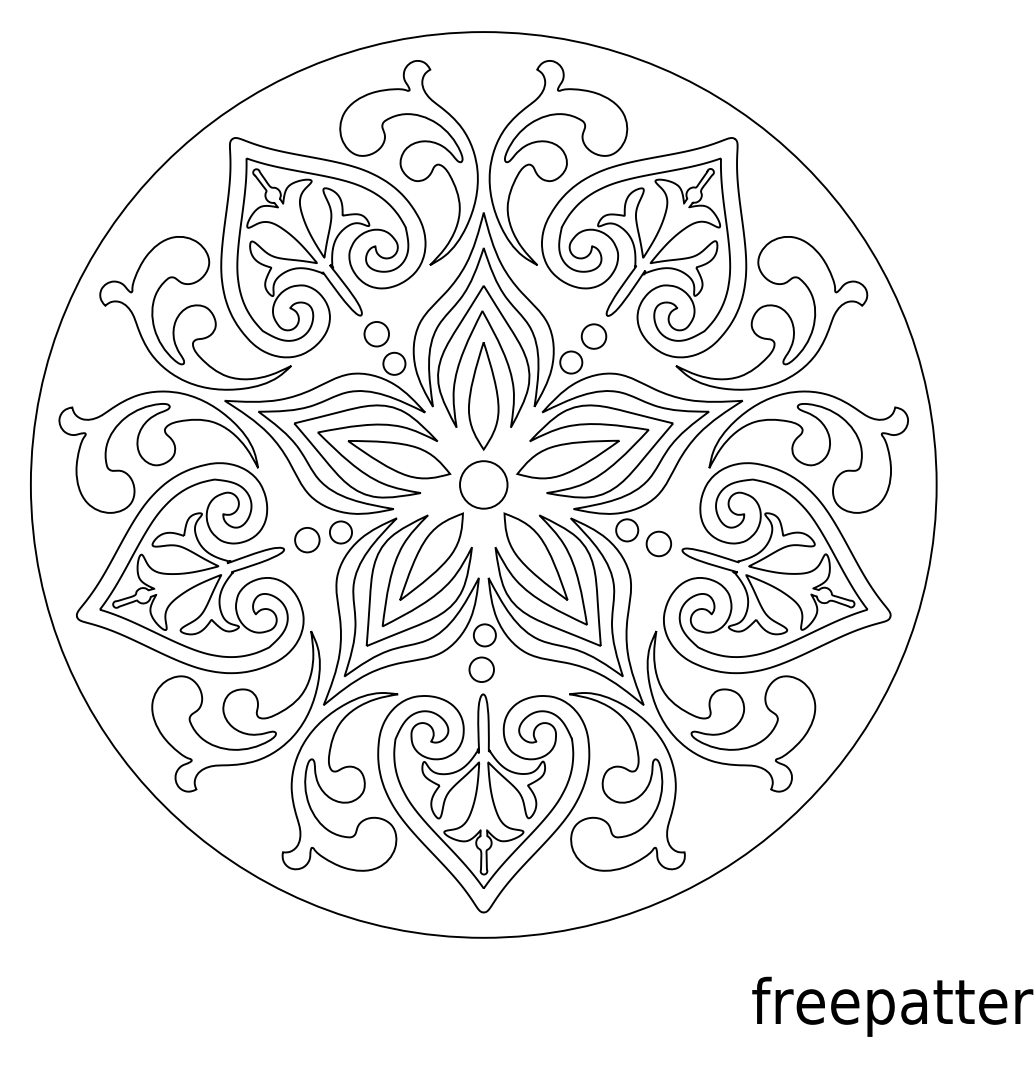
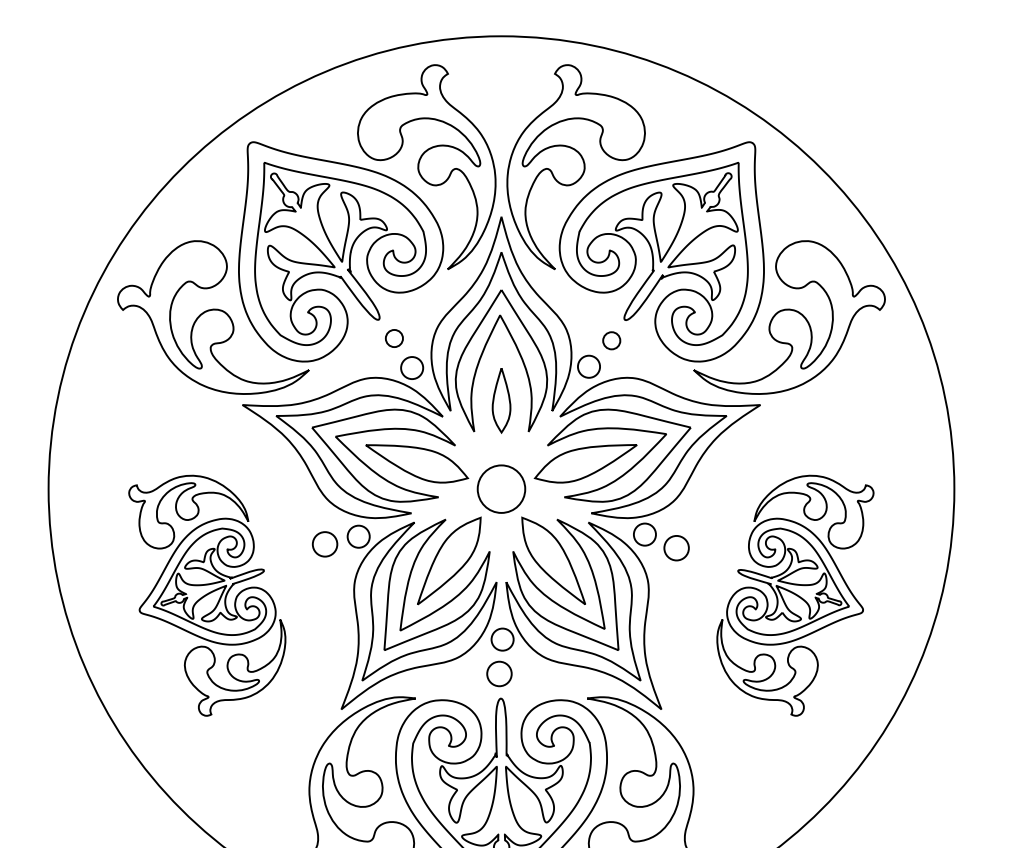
circle: (376, 334) -> (394, 338), size x0.7
circle: (593, 336) -> (611, 340), size x0.7
part: (483, 396) -> (501, 400), size x0.6
part: (189, 591) -> (207, 595), size x0.6
part: (777, 591) -> (795, 595), size x0.6

